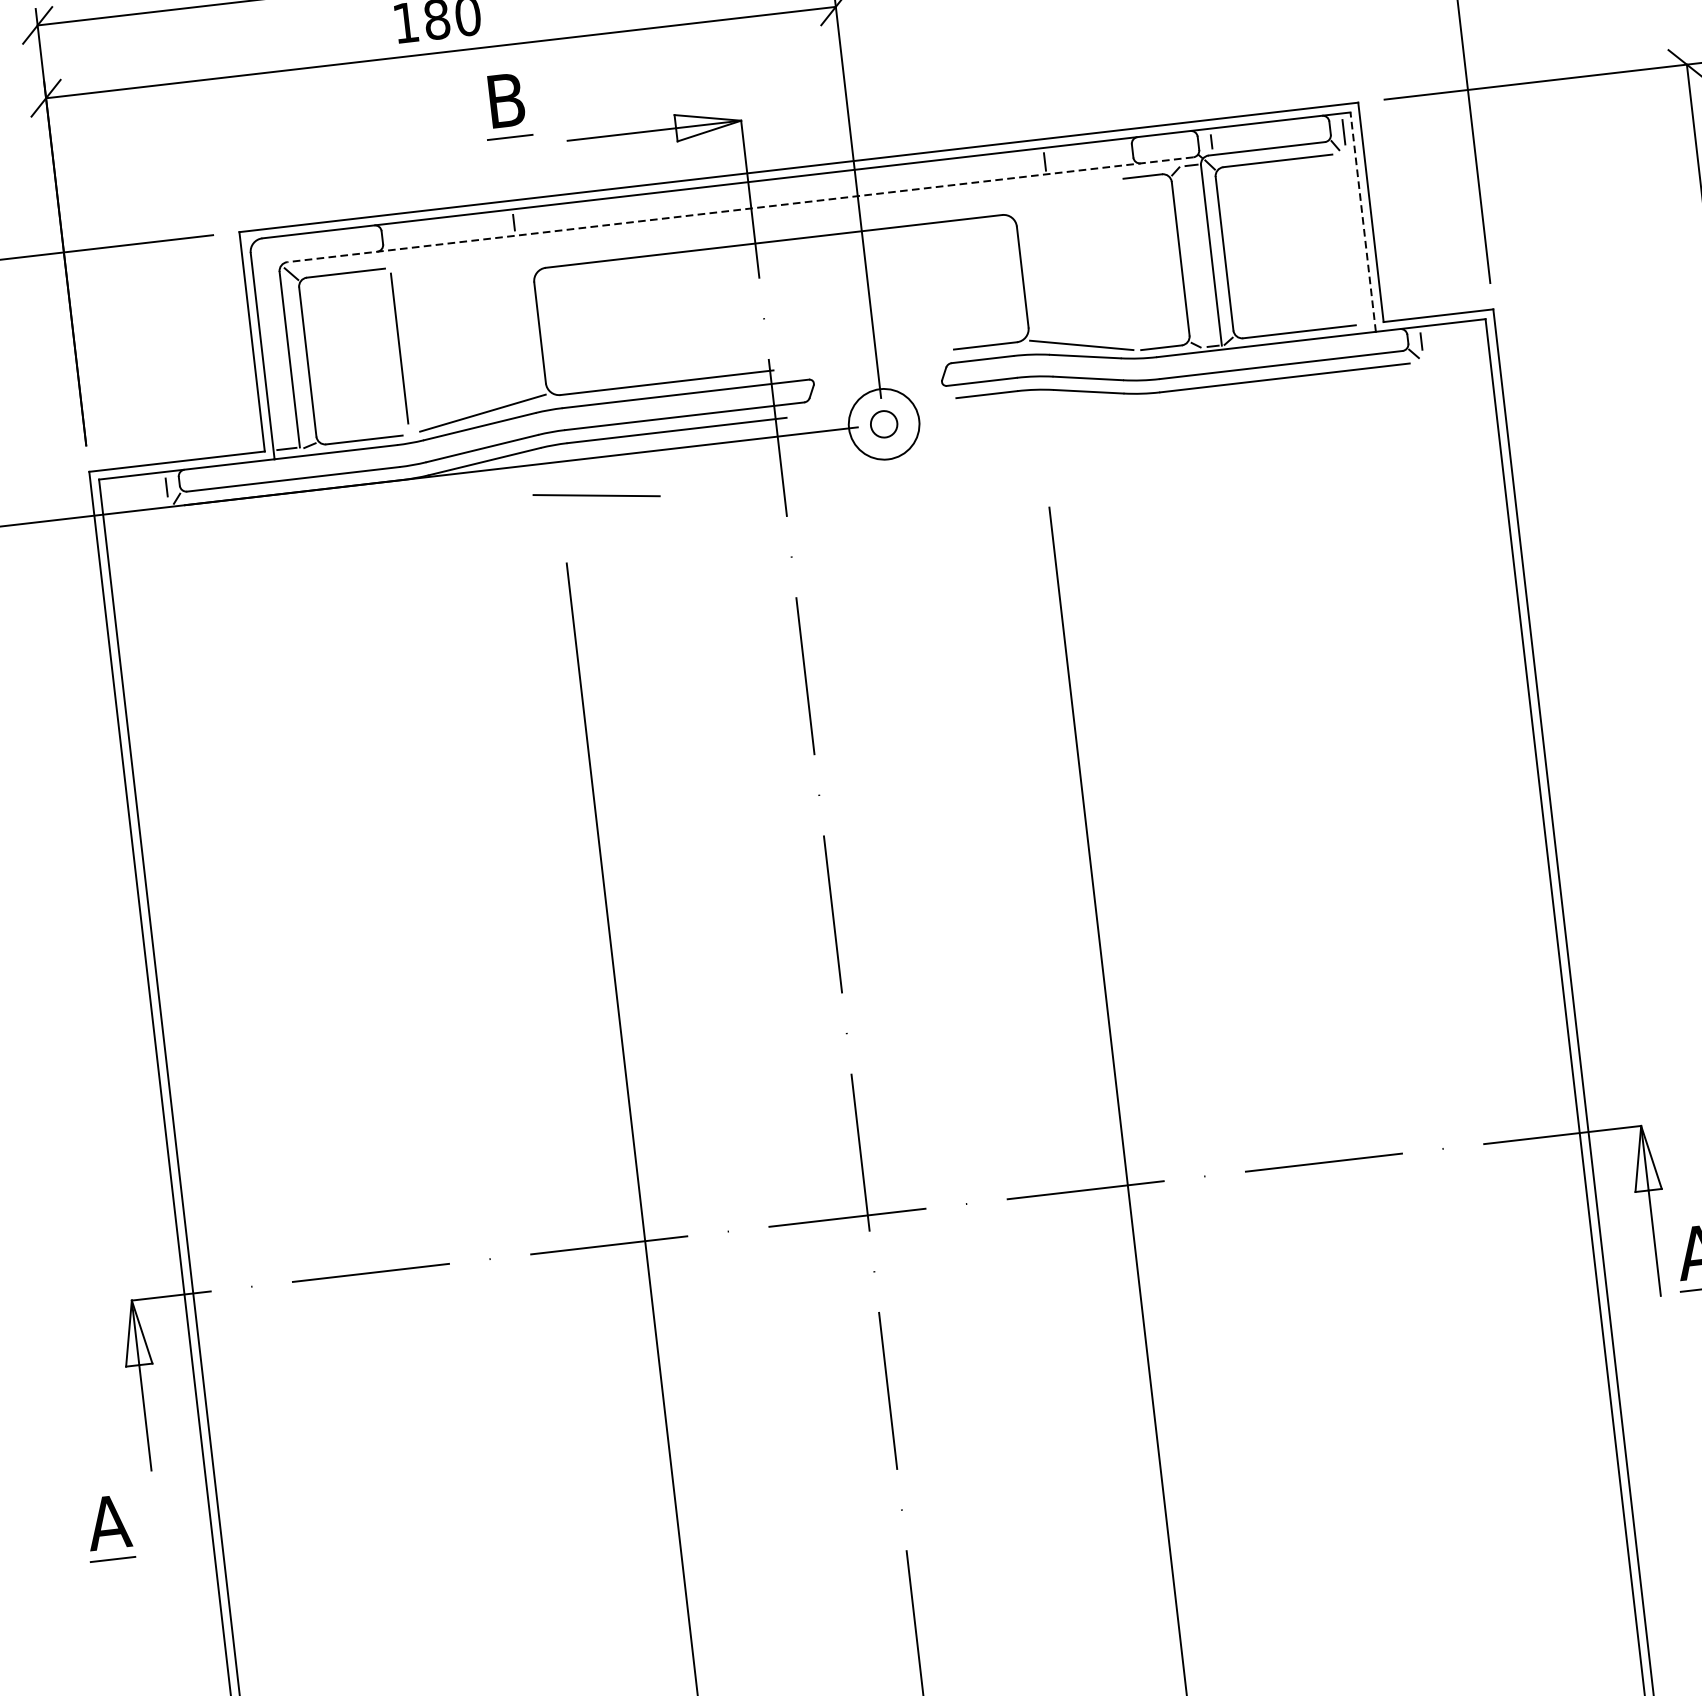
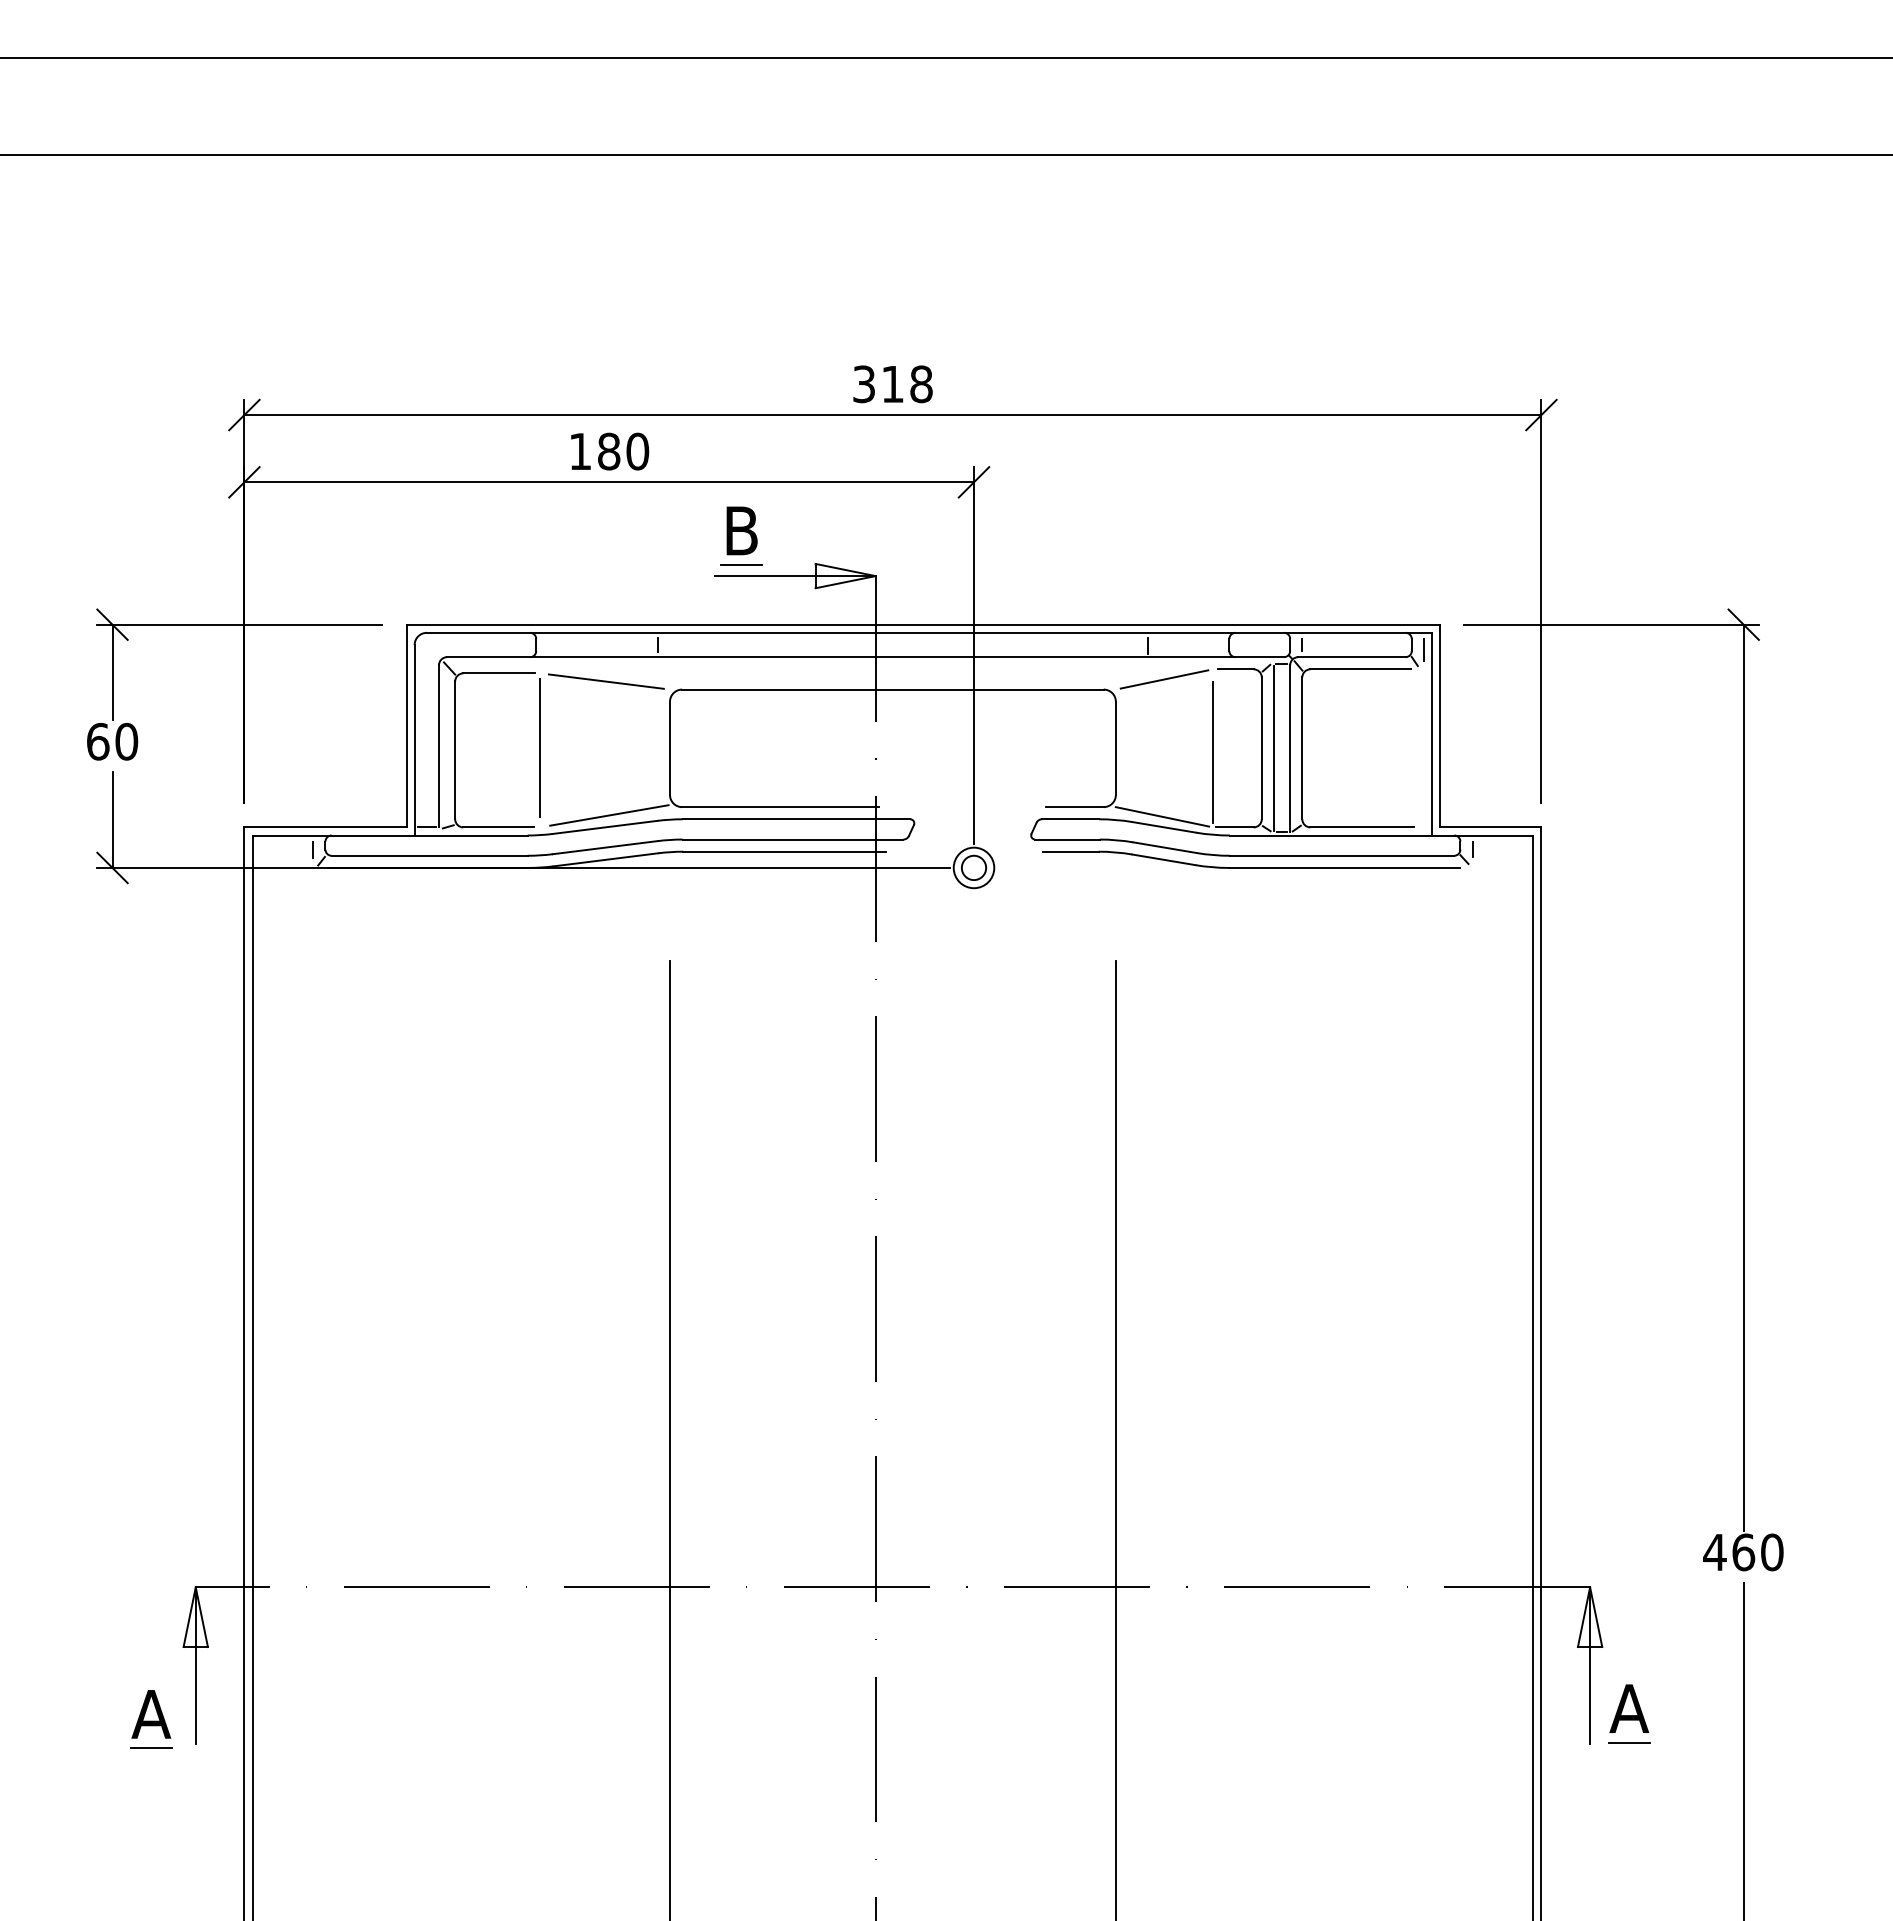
part: (506, 105) -> (741, 535), moved
line: (1066, 196) -> (1164, 679), added
line: (740, 210) -> (865, 657), dashed -> solid
line: (1363, 221) -> (1432, 733), dashed -> solid
line: (1193, 257) -> (1273, 748), added
line: (1128, 268) -> (1213, 751), added
circle: (883, 423) -> (973, 867), size x0.62
line: (596, 495) -> (606, 681), moved
part: (109, 1528) -> (151, 1719), moved

